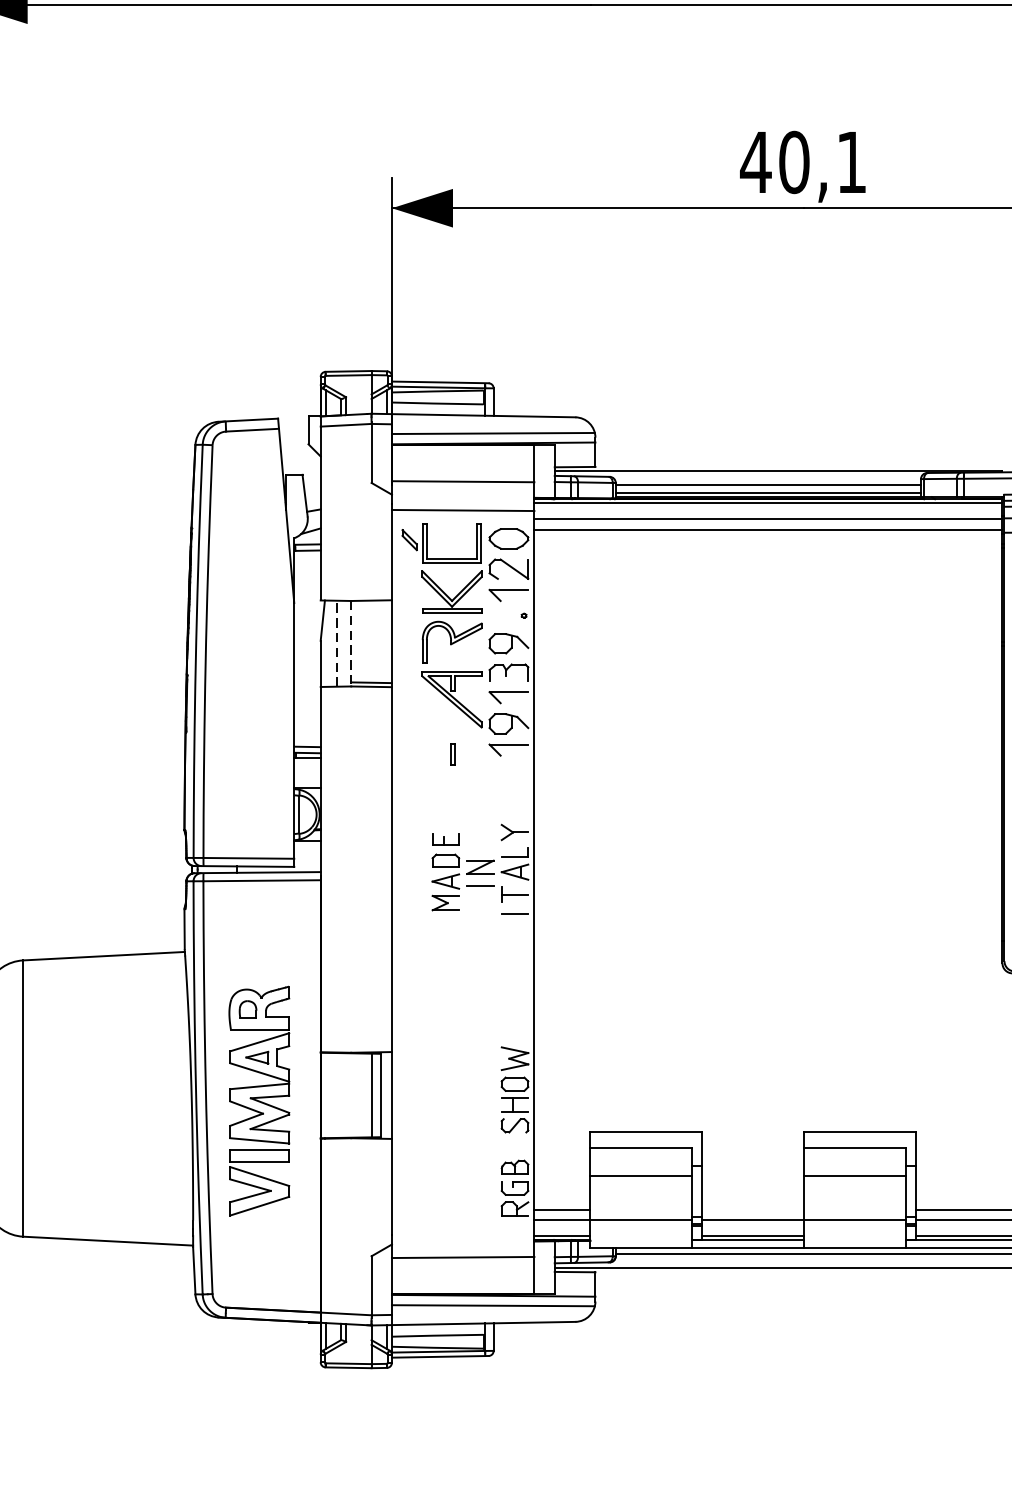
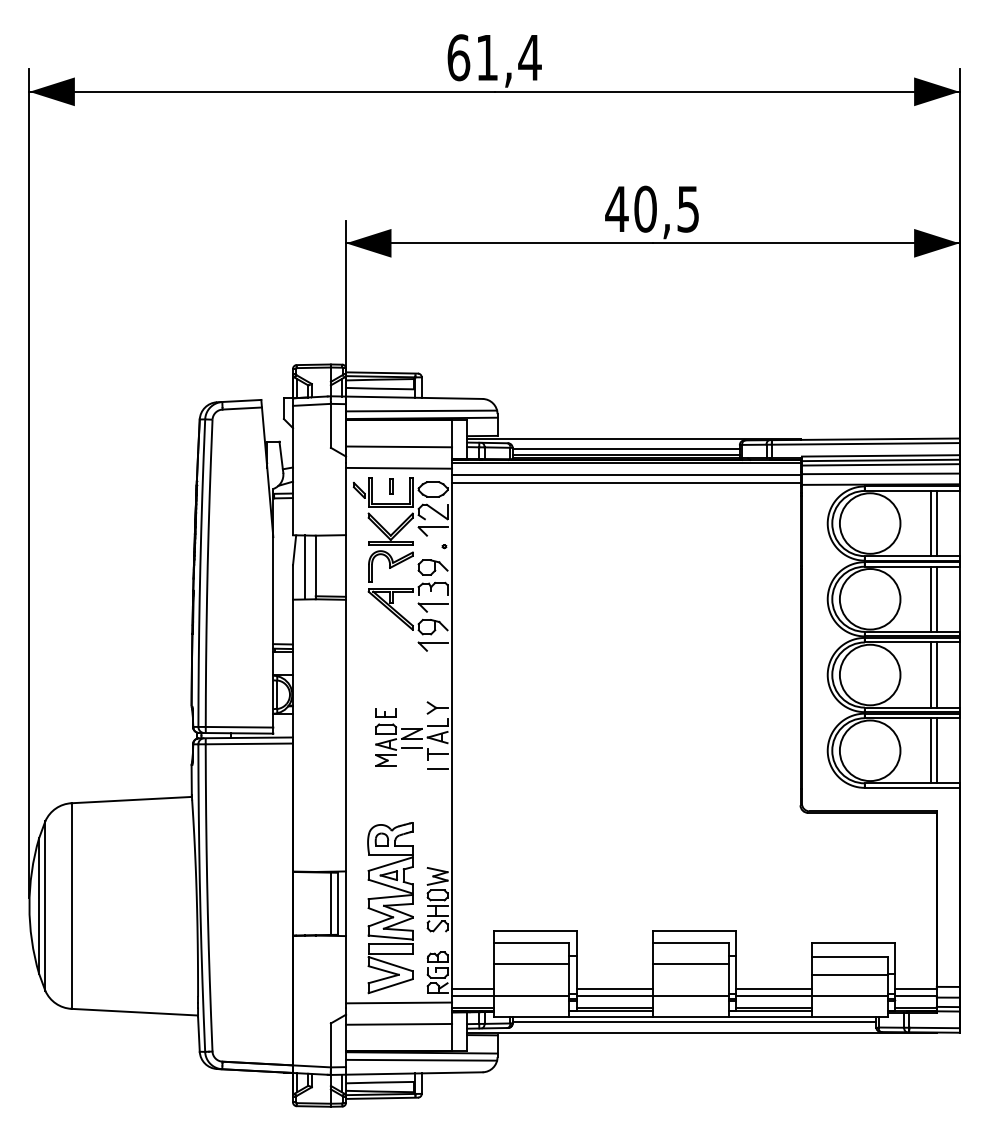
text: (850, 162) -> (687, 209), 40,1 -> 40,5
line: (337, 643) -> (305, 567), dashed -> solid
line: (350, 643) -> (315, 567), dashed -> solid
part: (453, 753) -> (391, 486), moved
part: (259, 1101) -> (390, 908), moved
line: (752, 1209) -> (614, 988), added
line: (463, 1228) -> (399, 1002), added

